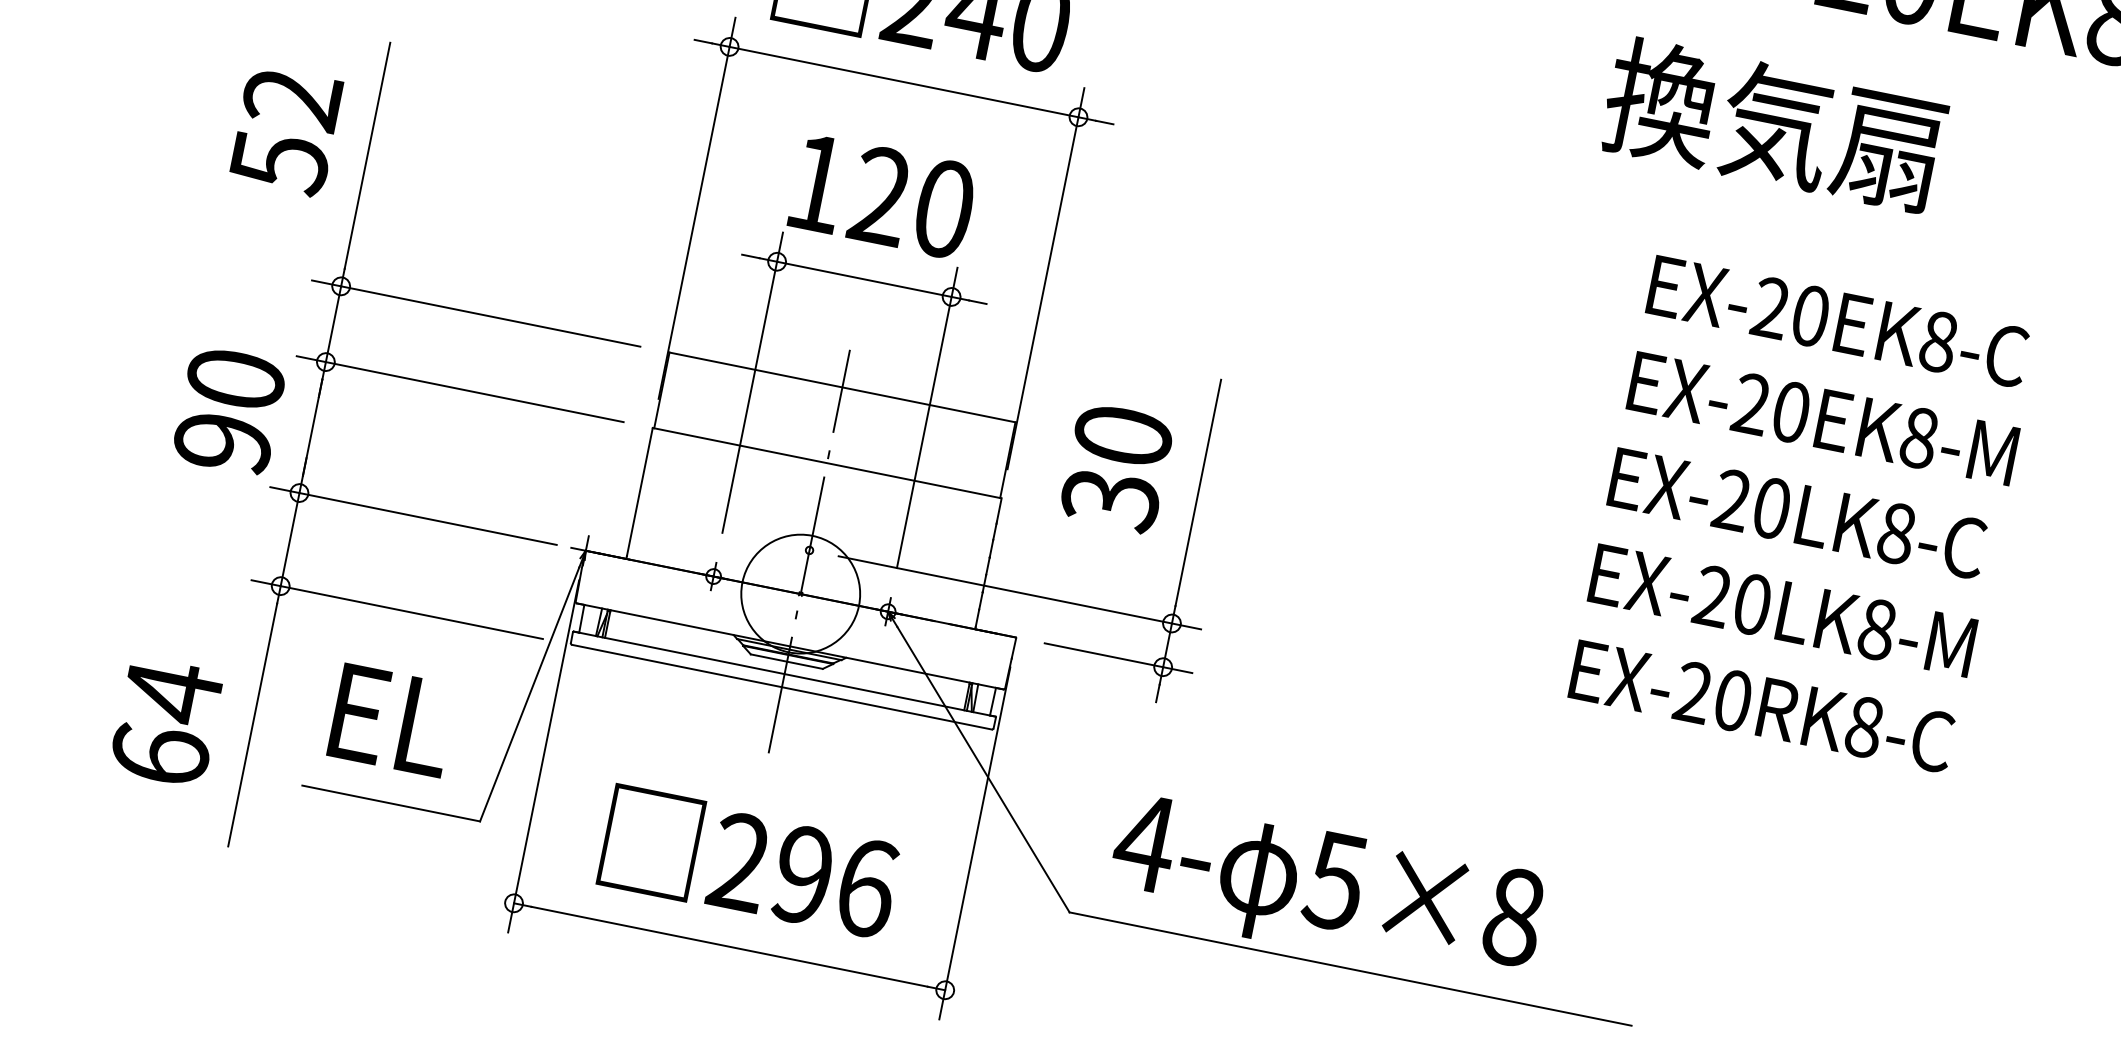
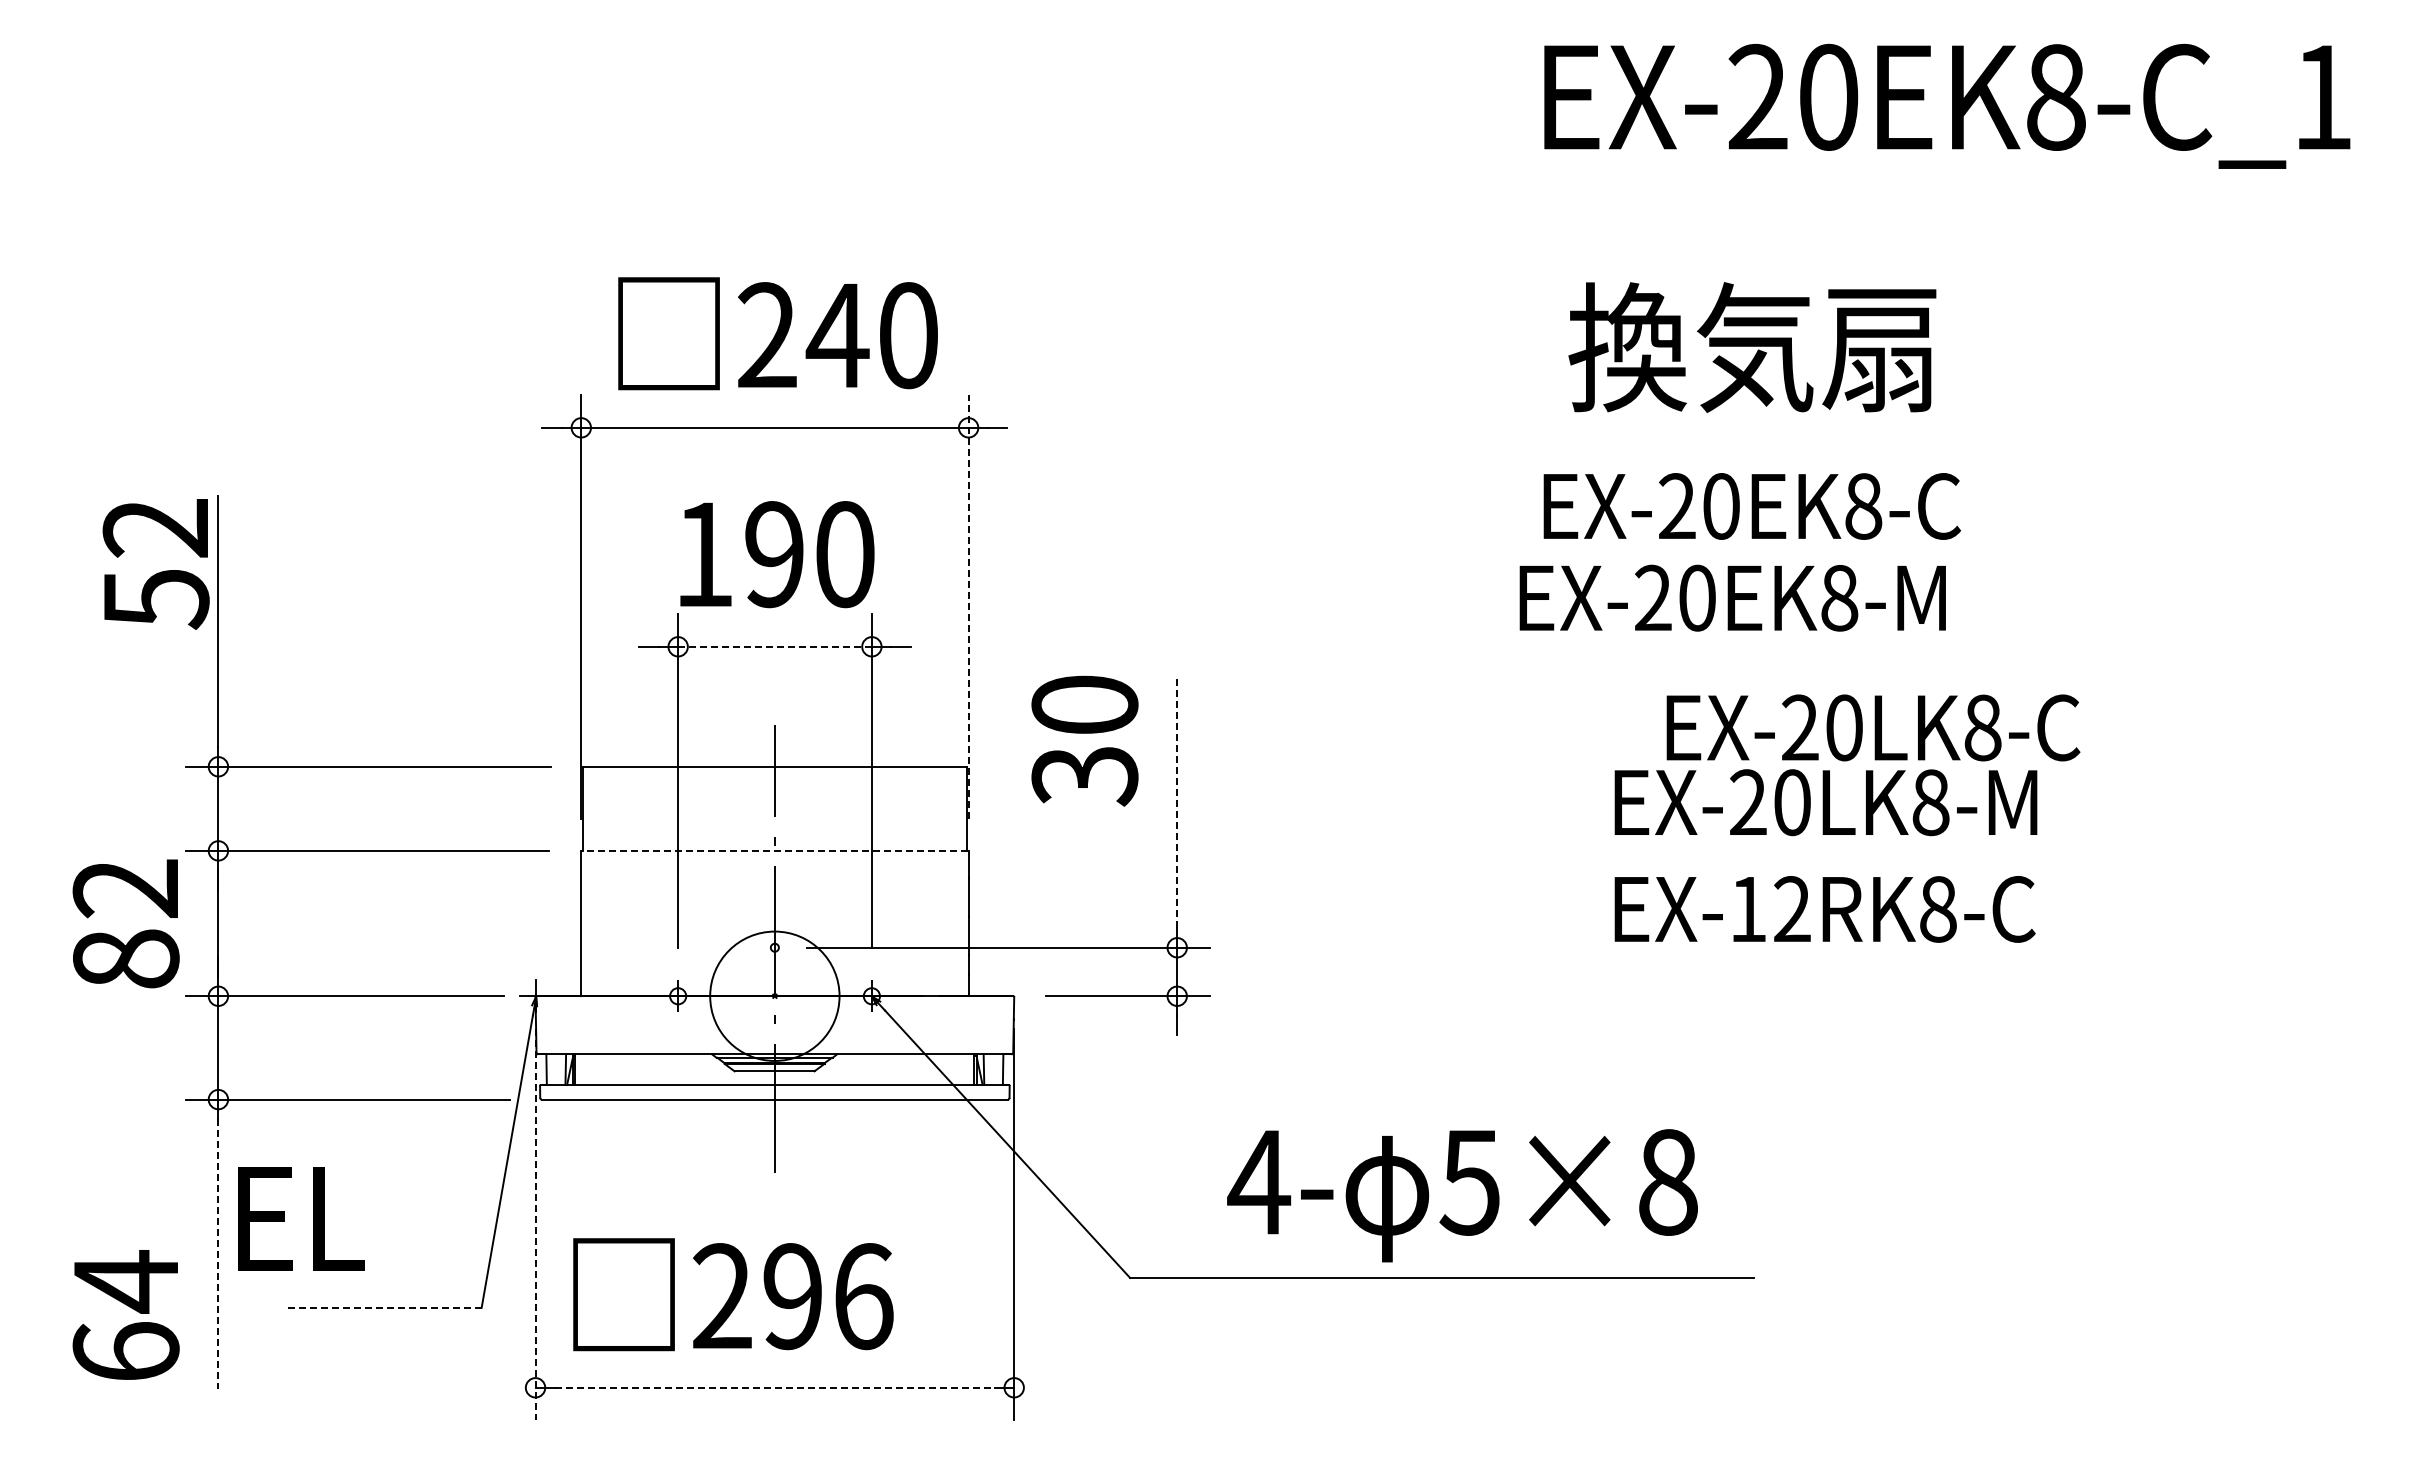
text: (1774, 125) -> (1752, 347), moved
text: (285, 131) -> (155, 564), moved
text: (880, 196) -> (774, 554), 120 -> 190
line: (864, 279) -> (775, 646), solid -> dashed
line: (1045, 279) -> (968, 607), solid -> dashed
text: (1837, 321) -> (1751, 506), moved
text: (229, 410) -> (125, 923), 90 -> 82
text: (1822, 417) -> (1732, 597), moved
line: (826, 462) -> (774, 850), solid -> dashed
text: (1116, 467) -> (1084, 740), moved
line: (1198, 492) -> (1177, 802), solid -> dashed
text: (1798, 513) -> (1873, 727), moved
text: (1713, 696) -> (1770, 909), EX-20RK8-C -> EX-12RK8-C
text: (392, 720) -> (301, 1218), moved
text: (166, 721) -> (125, 1314), moved
line: (252, 724) -> (218, 1253), solid -> dashed
line: (543, 757) -> (535, 1225), solid -> dashed
line: (391, 803) -> (383, 1307), solid -> dashed
text: (750, 862) -> (733, 1294), moved
text: (1326, 891) -> (1462, 1195), moved
line: (729, 946) -> (774, 1387), solid -> dashed

